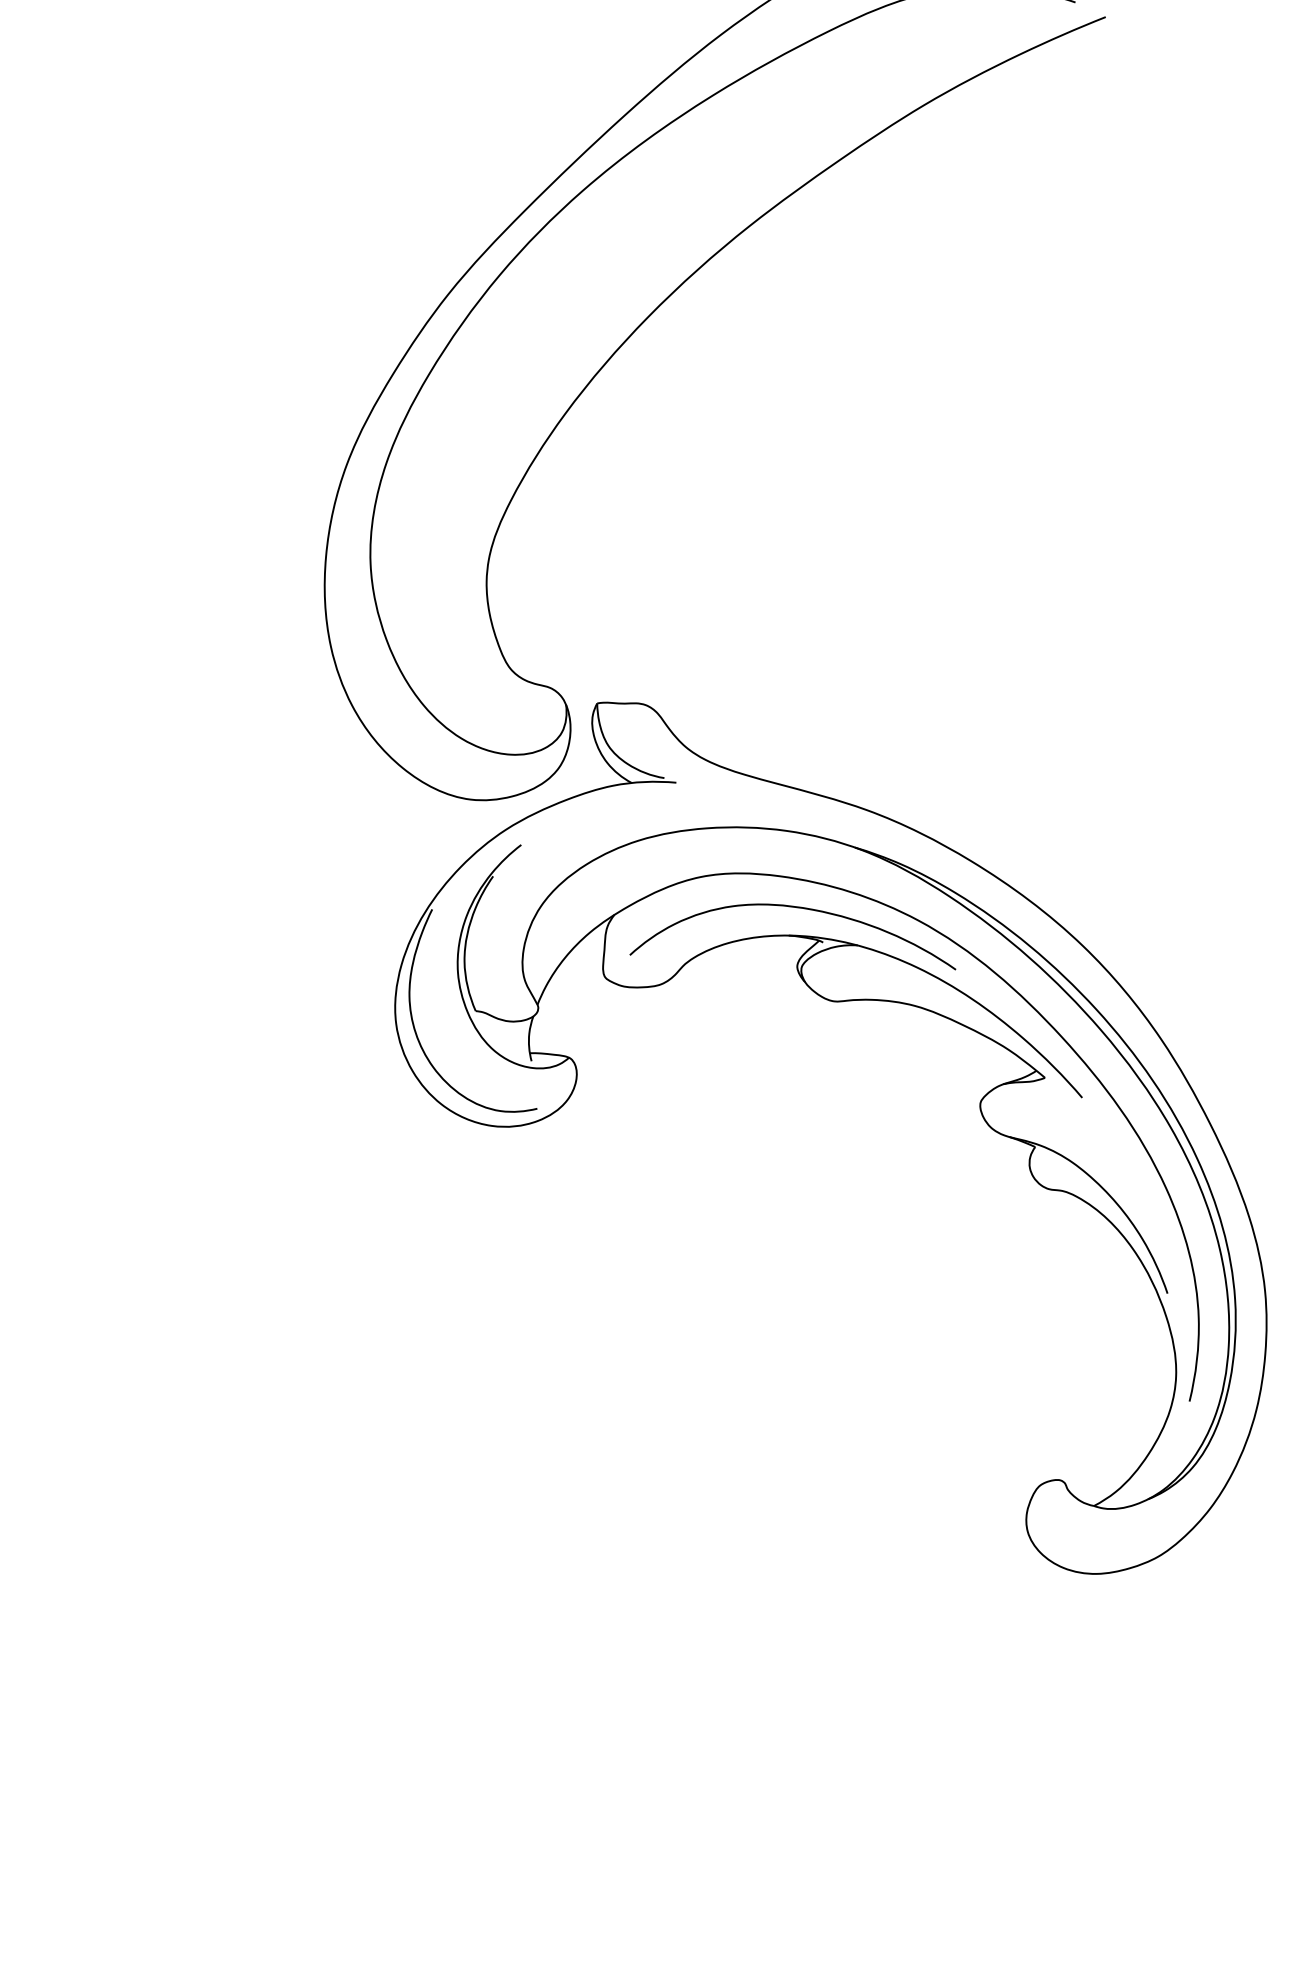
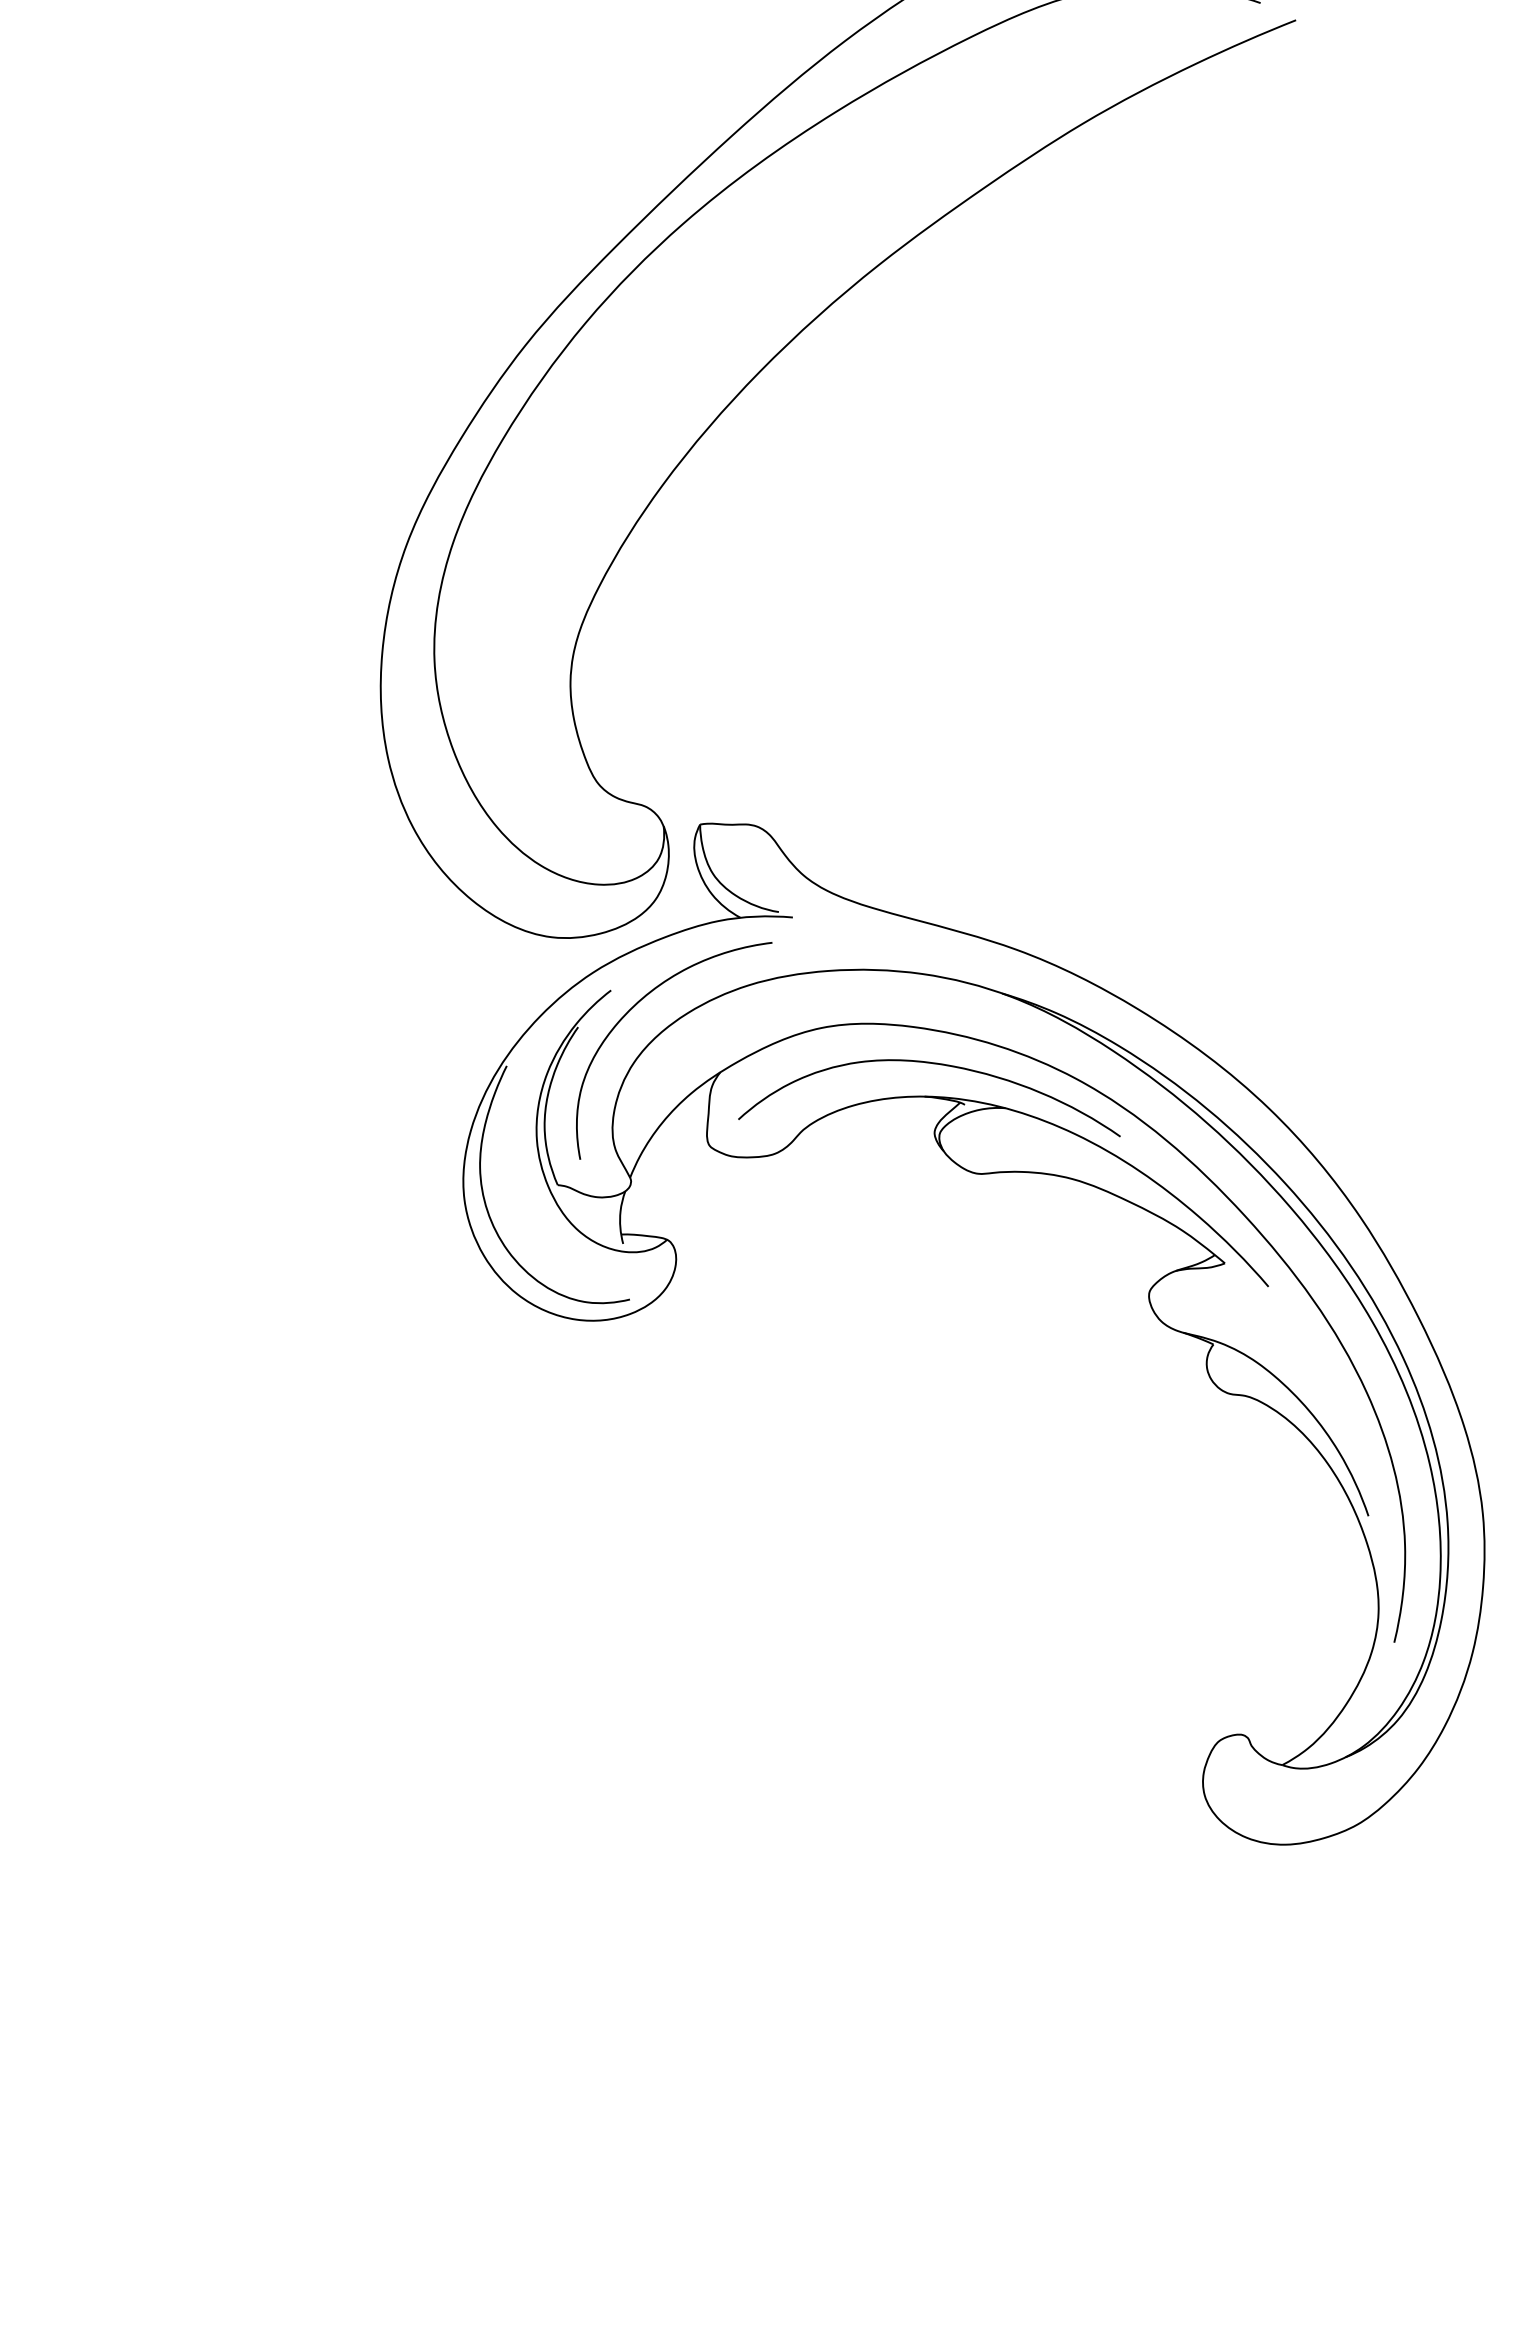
curve: (540, 860) -> (633, 1008), added

